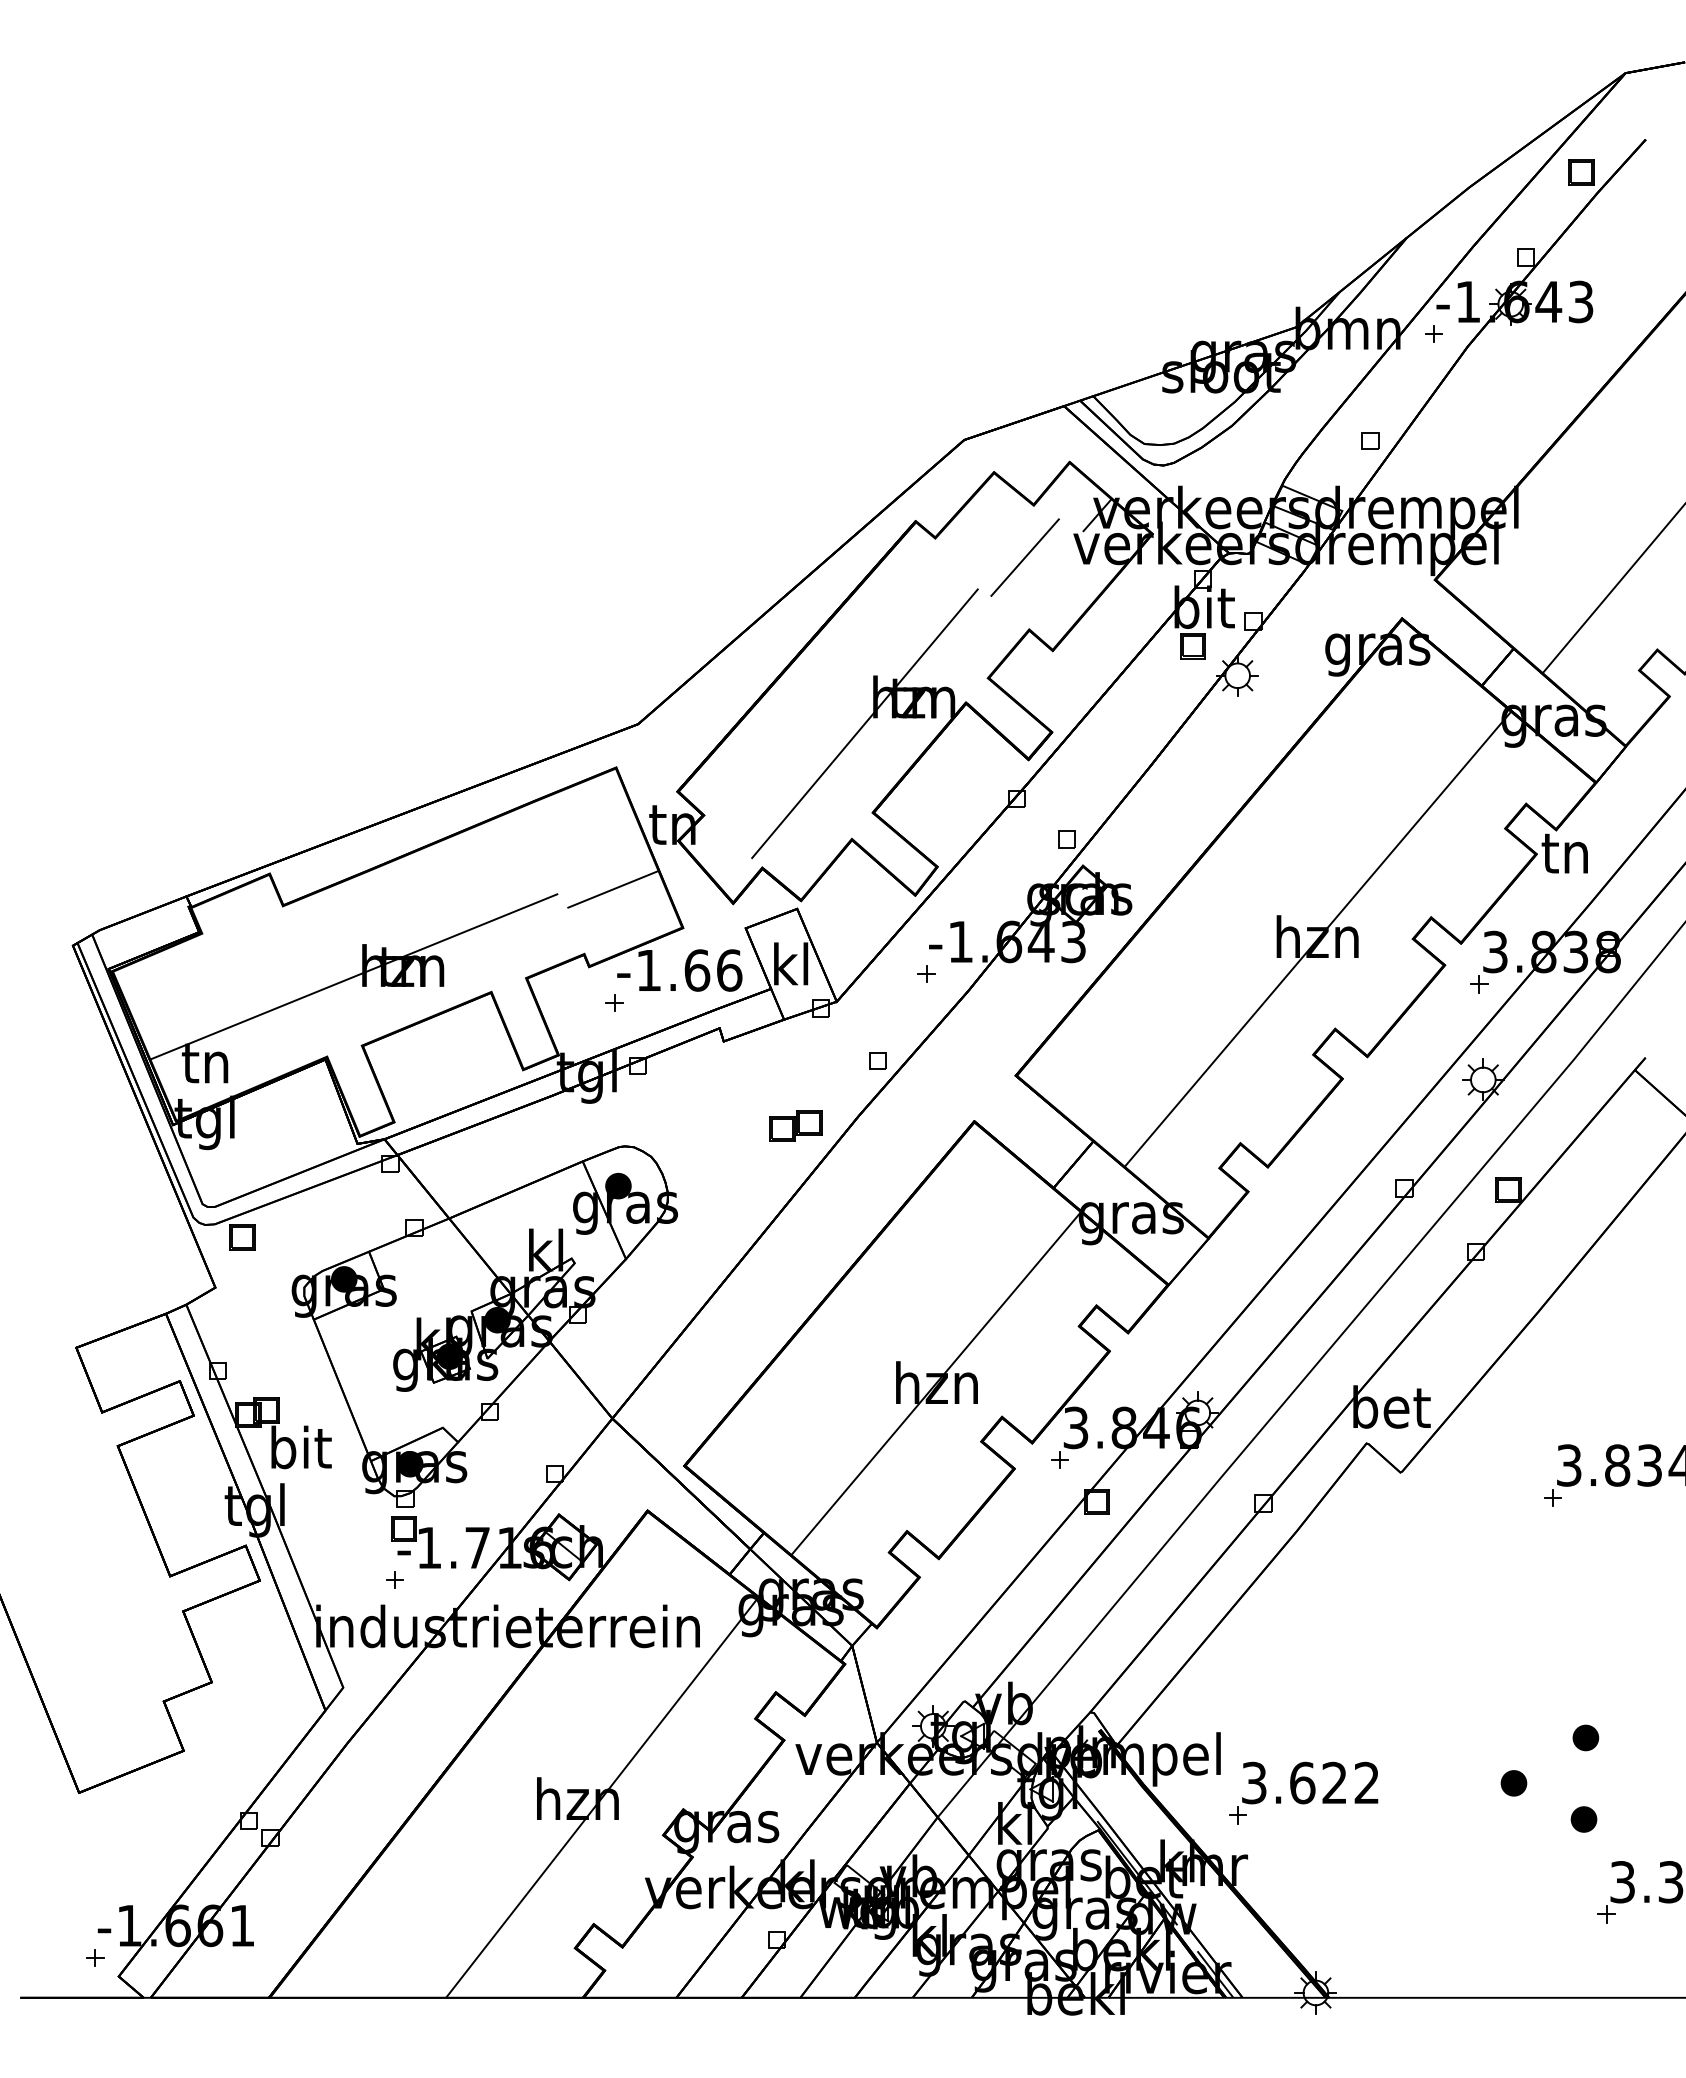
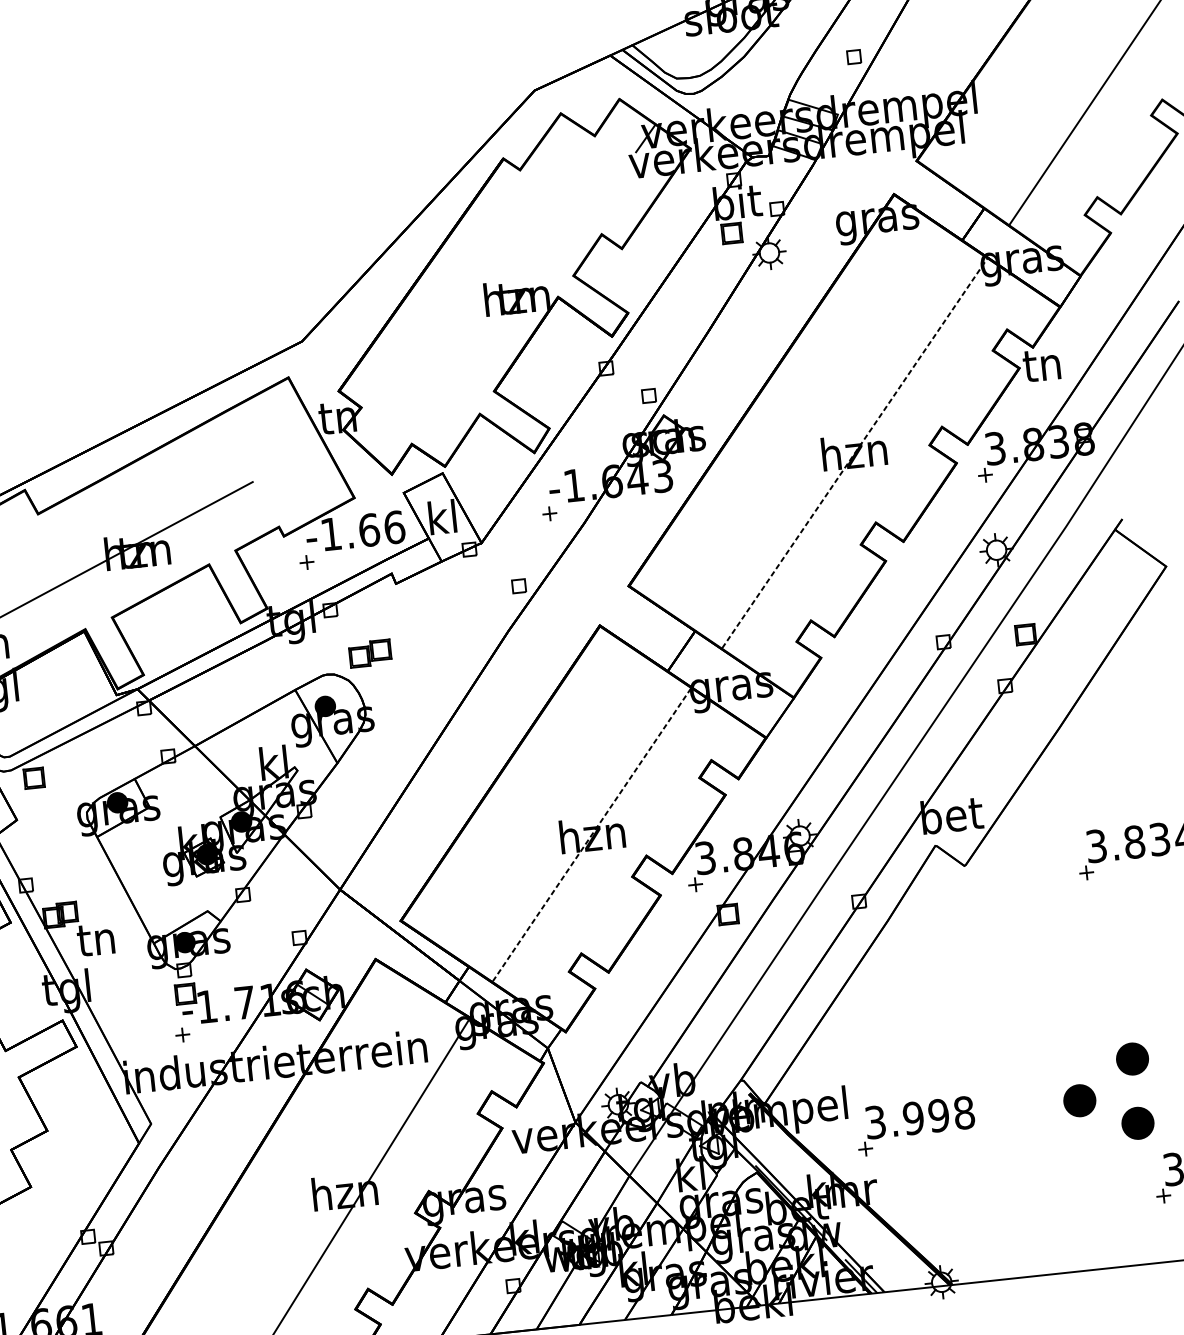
line: (1024, 557) -> (591, 177), removed
line: (864, 723) -> (480, 321), removed
line: (612, 889) -> (295, 473), removed
line: (1317, 939) -> (854, 453), solid -> dashed
part: (795, 1125) -> (369, 653), moved
line: (936, 1383) -> (592, 834), solid -> dashed
text: (301, 1447) -> (98, 938), bit -> tn
part: (1585, 1737) -> (1132, 1058), size x1.6
text: (1334, 1782) -> (938, 1115), 3.622 -> 3.998
part: (1513, 1783) -> (1079, 1100), size x1.6
part: (1583, 1819) -> (1137, 1123), size x1.6

